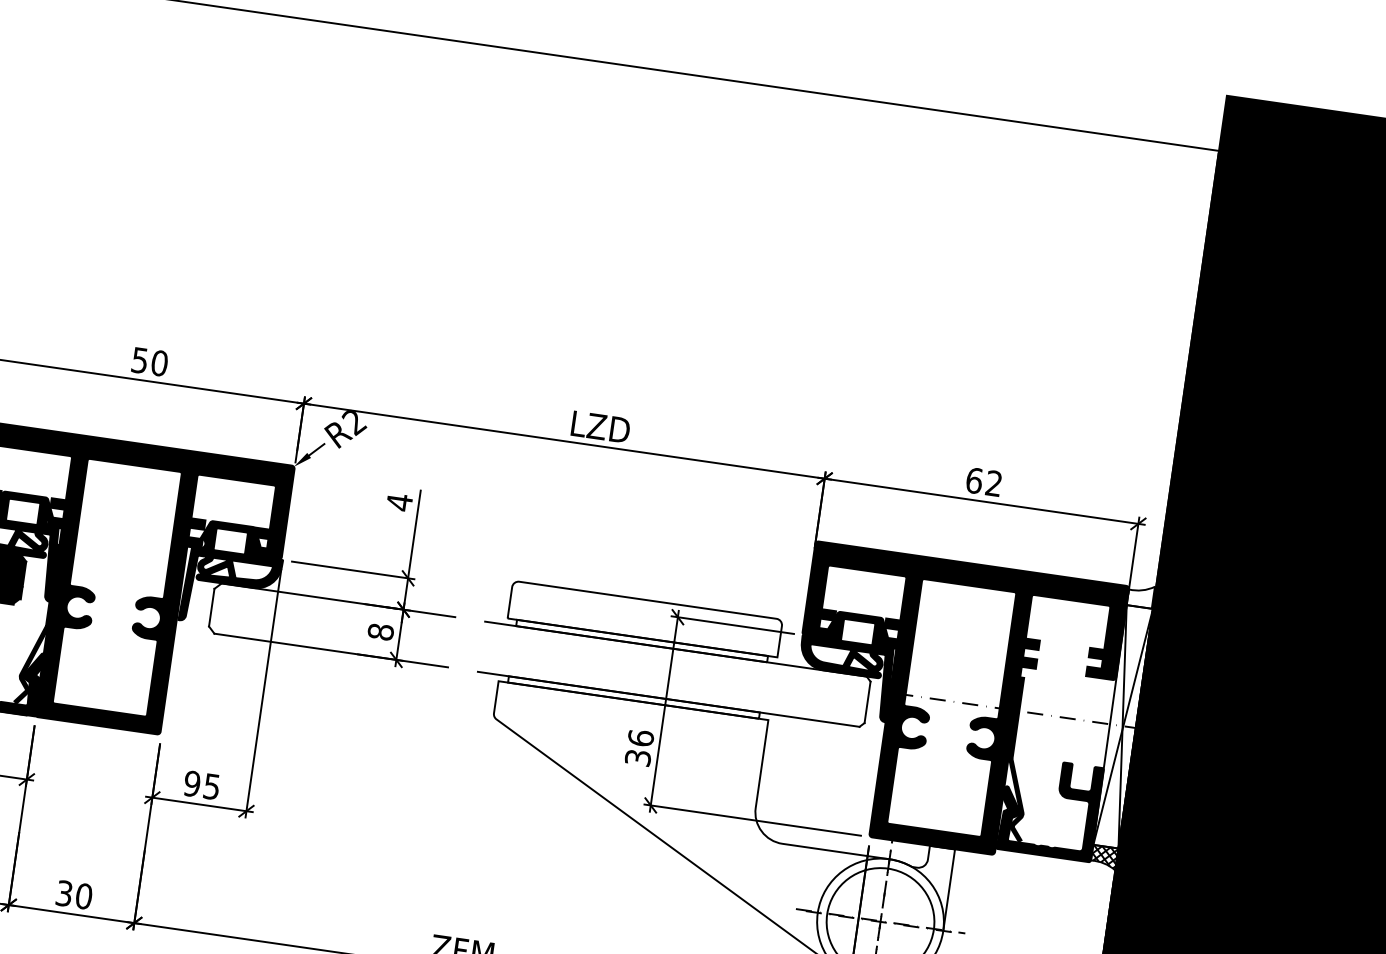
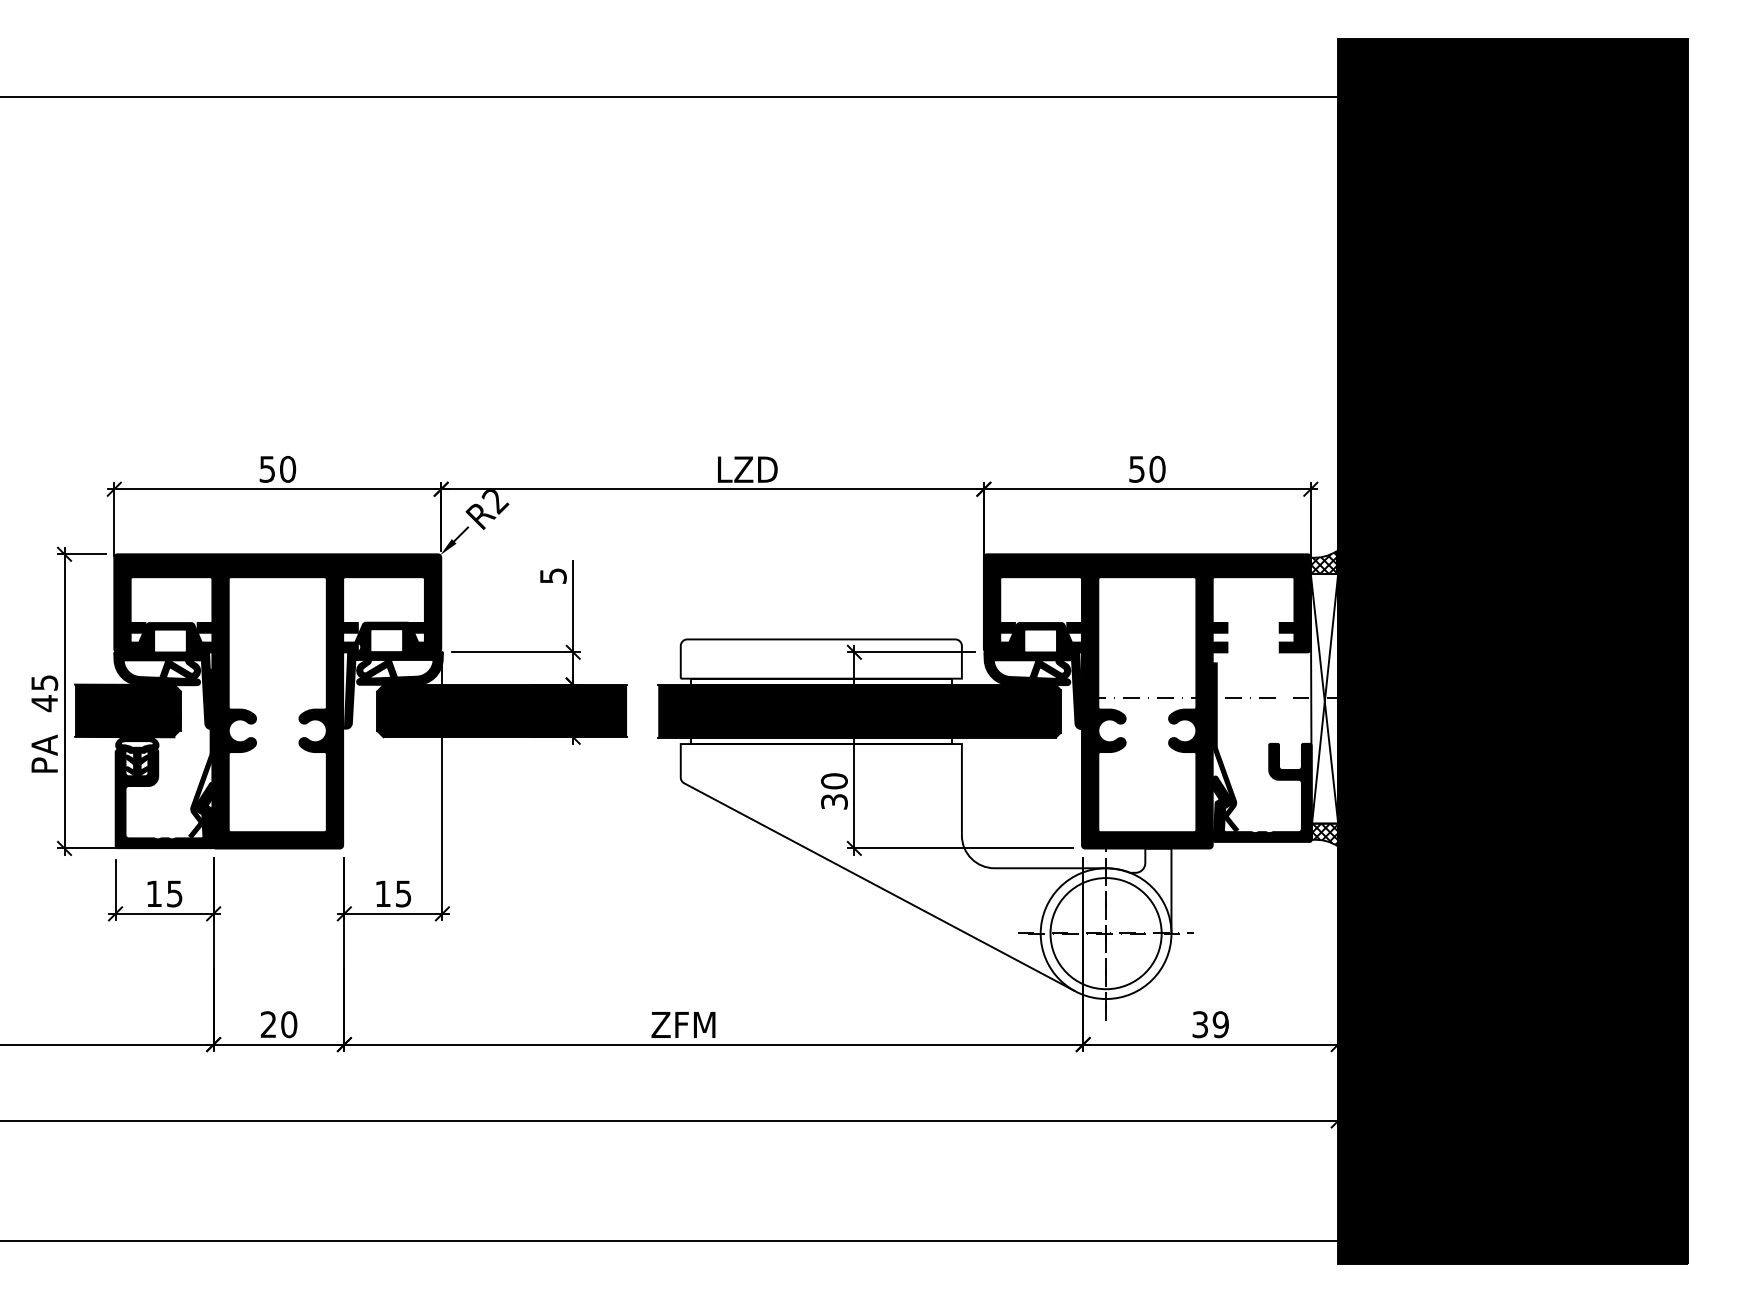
text: (984, 481) -> (1147, 468), 62 -> 50
text: (399, 501) -> (553, 575), 4 -> 5
hatch: (1140, 595) -> (1323, 562), added
fill: (332, 625) -> (502, 711), added
fill: (674, 674) -> (859, 711), added
text: (640, 738) -> (834, 781), 36 -> 30
text: (192, 783) -> (383, 893), 95 -> 15
text: (64, 893) -> (268, 1024), 30 -> 20

